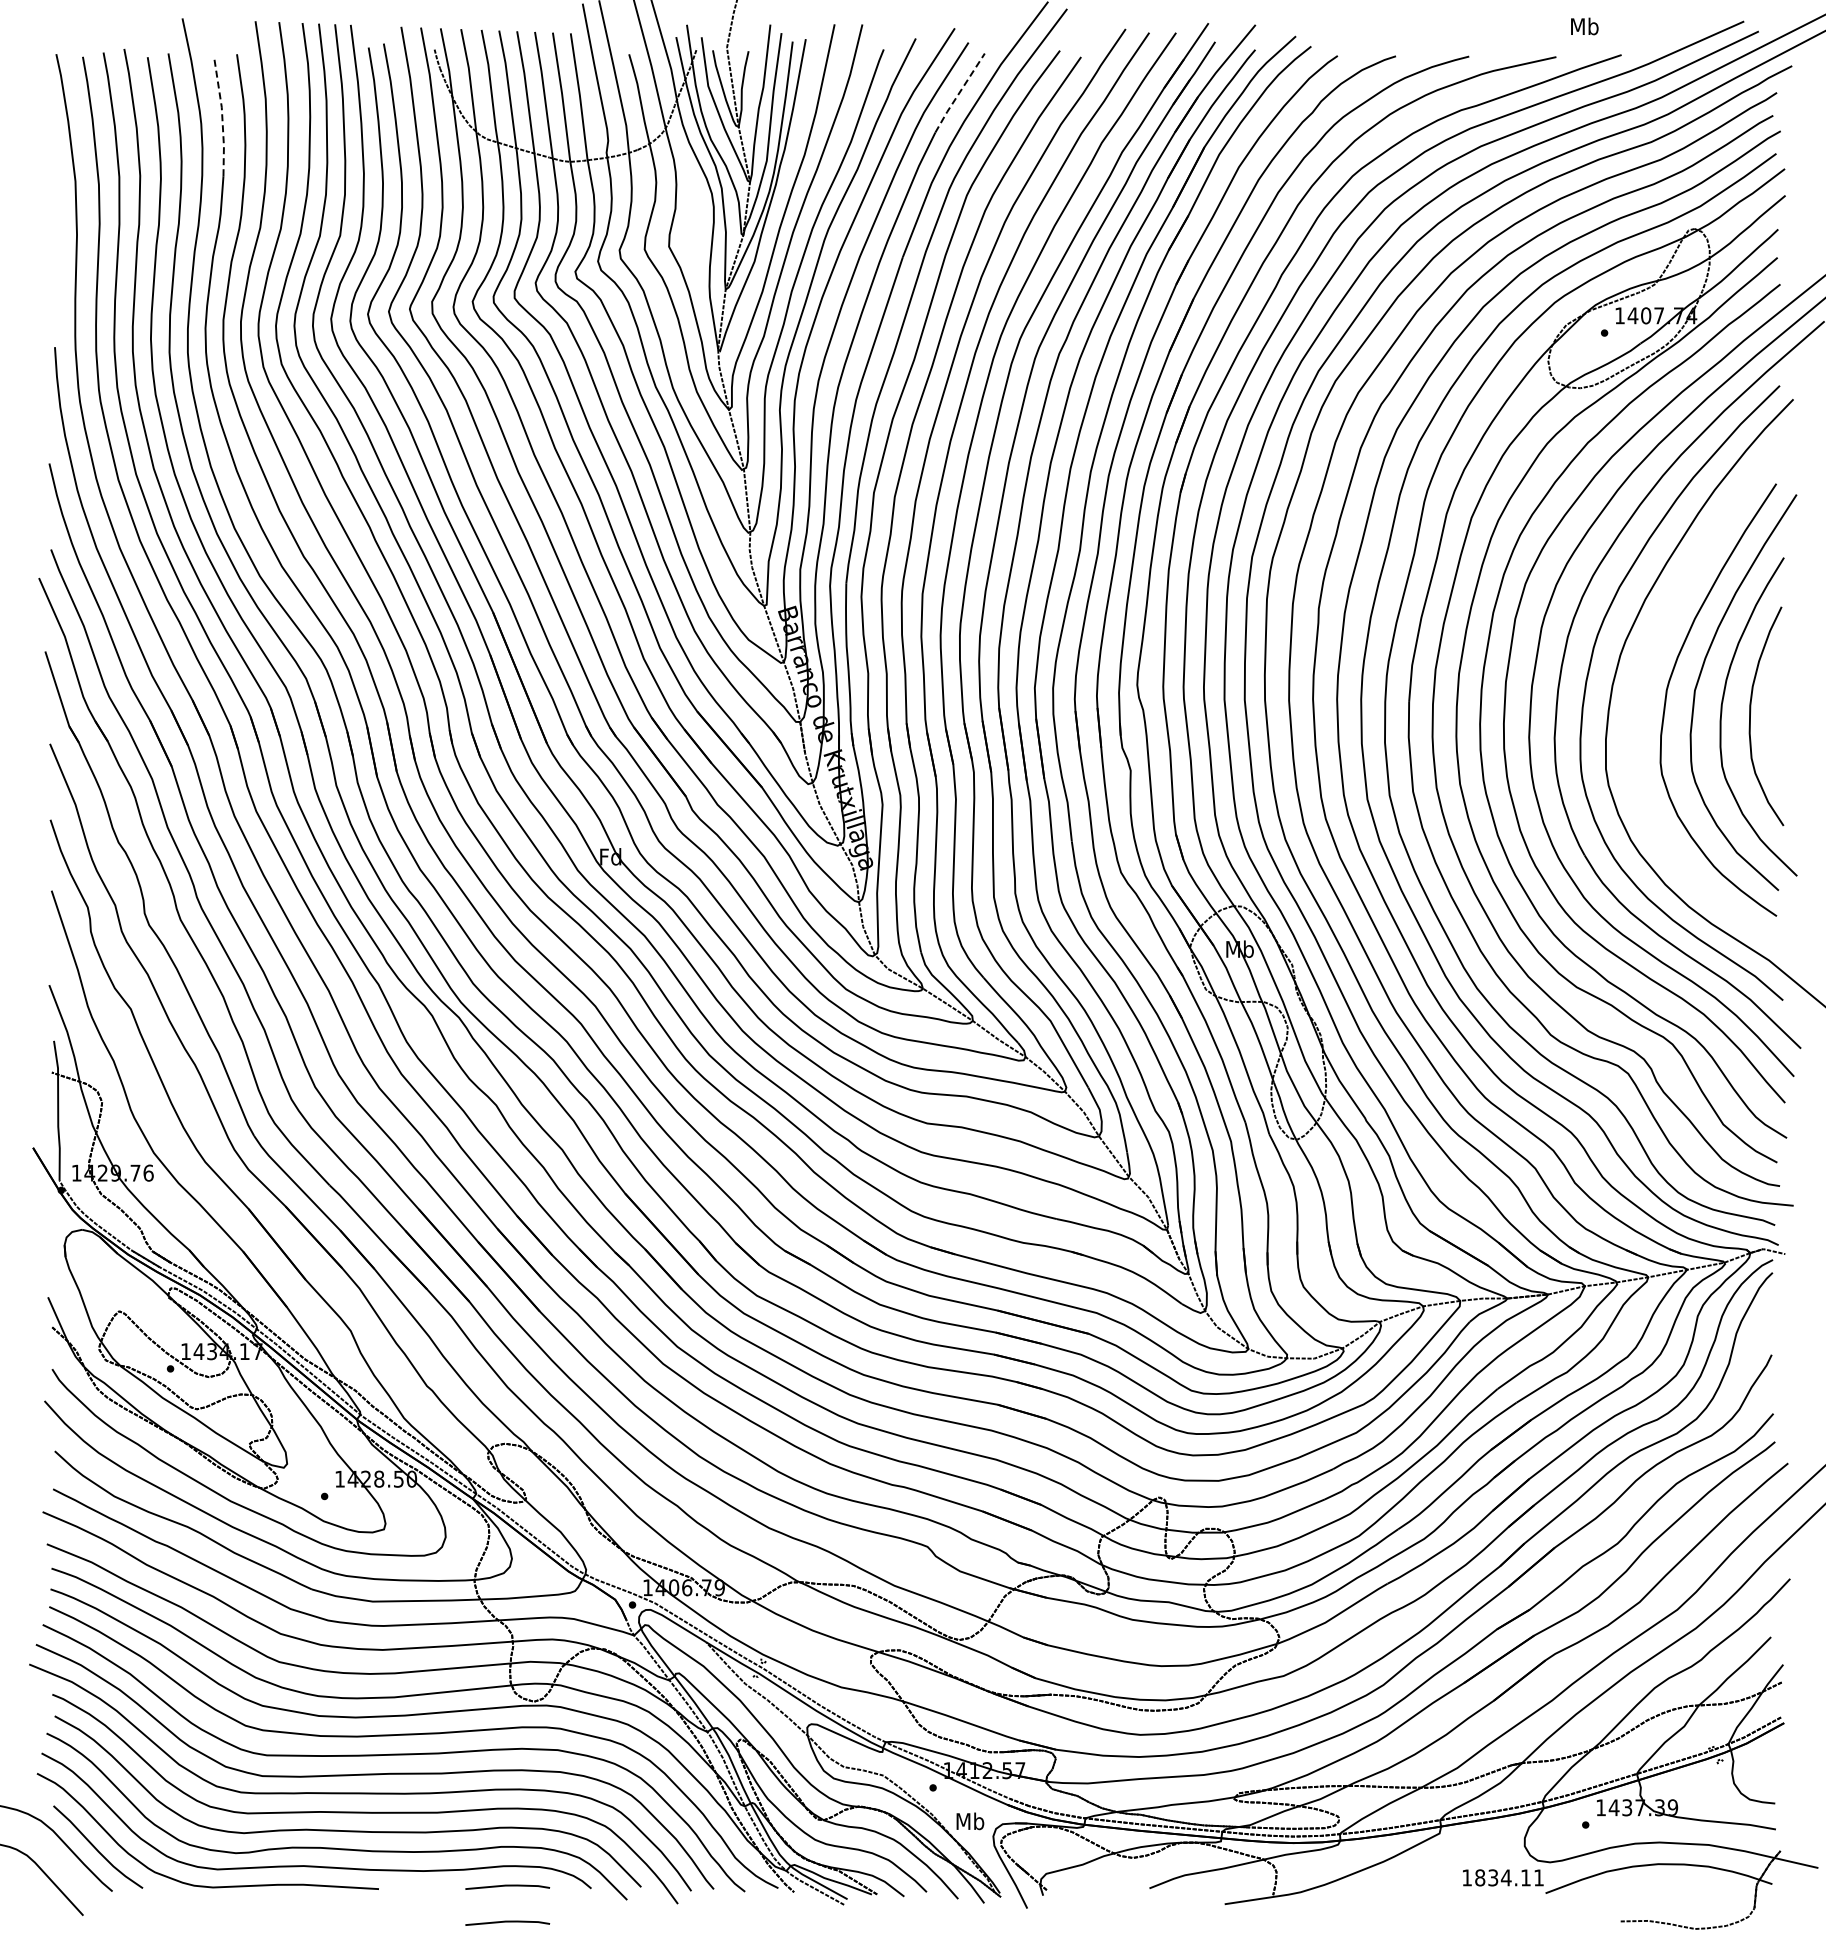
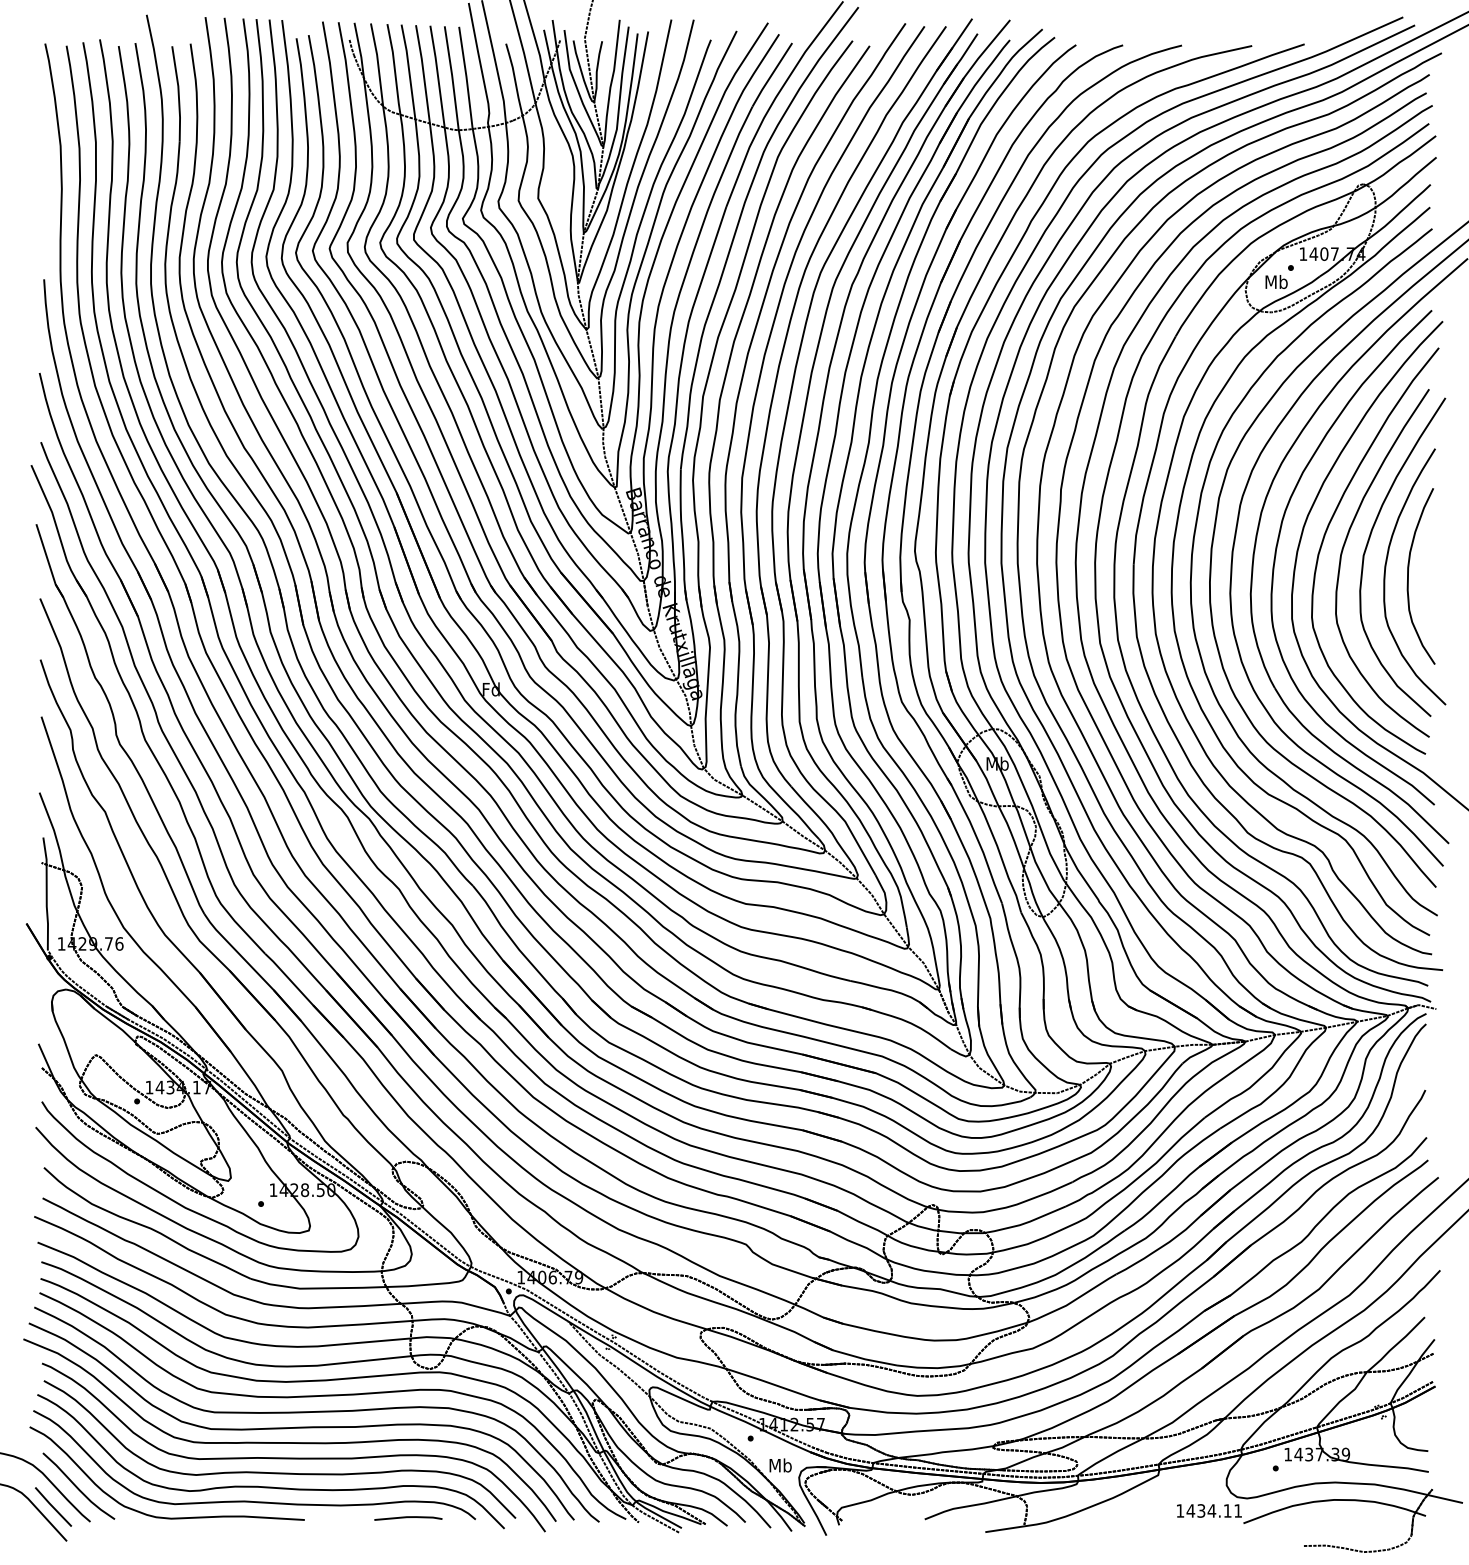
text: (1584, 26) -> (1276, 282), moved
line: (959, 92) -> (771, 74), dashed -> solid
line: (222, 115) -> (178, 92), dashed -> solid
curve: (1649, 660) -> (1327, 531), added
line: (66, 1872) -> (53, 1506), added
text: (1479, 1877) -> (1190, 1510), 1834.11 -> 1434.11
line: (507, 1922) -> (408, 1546), removed

